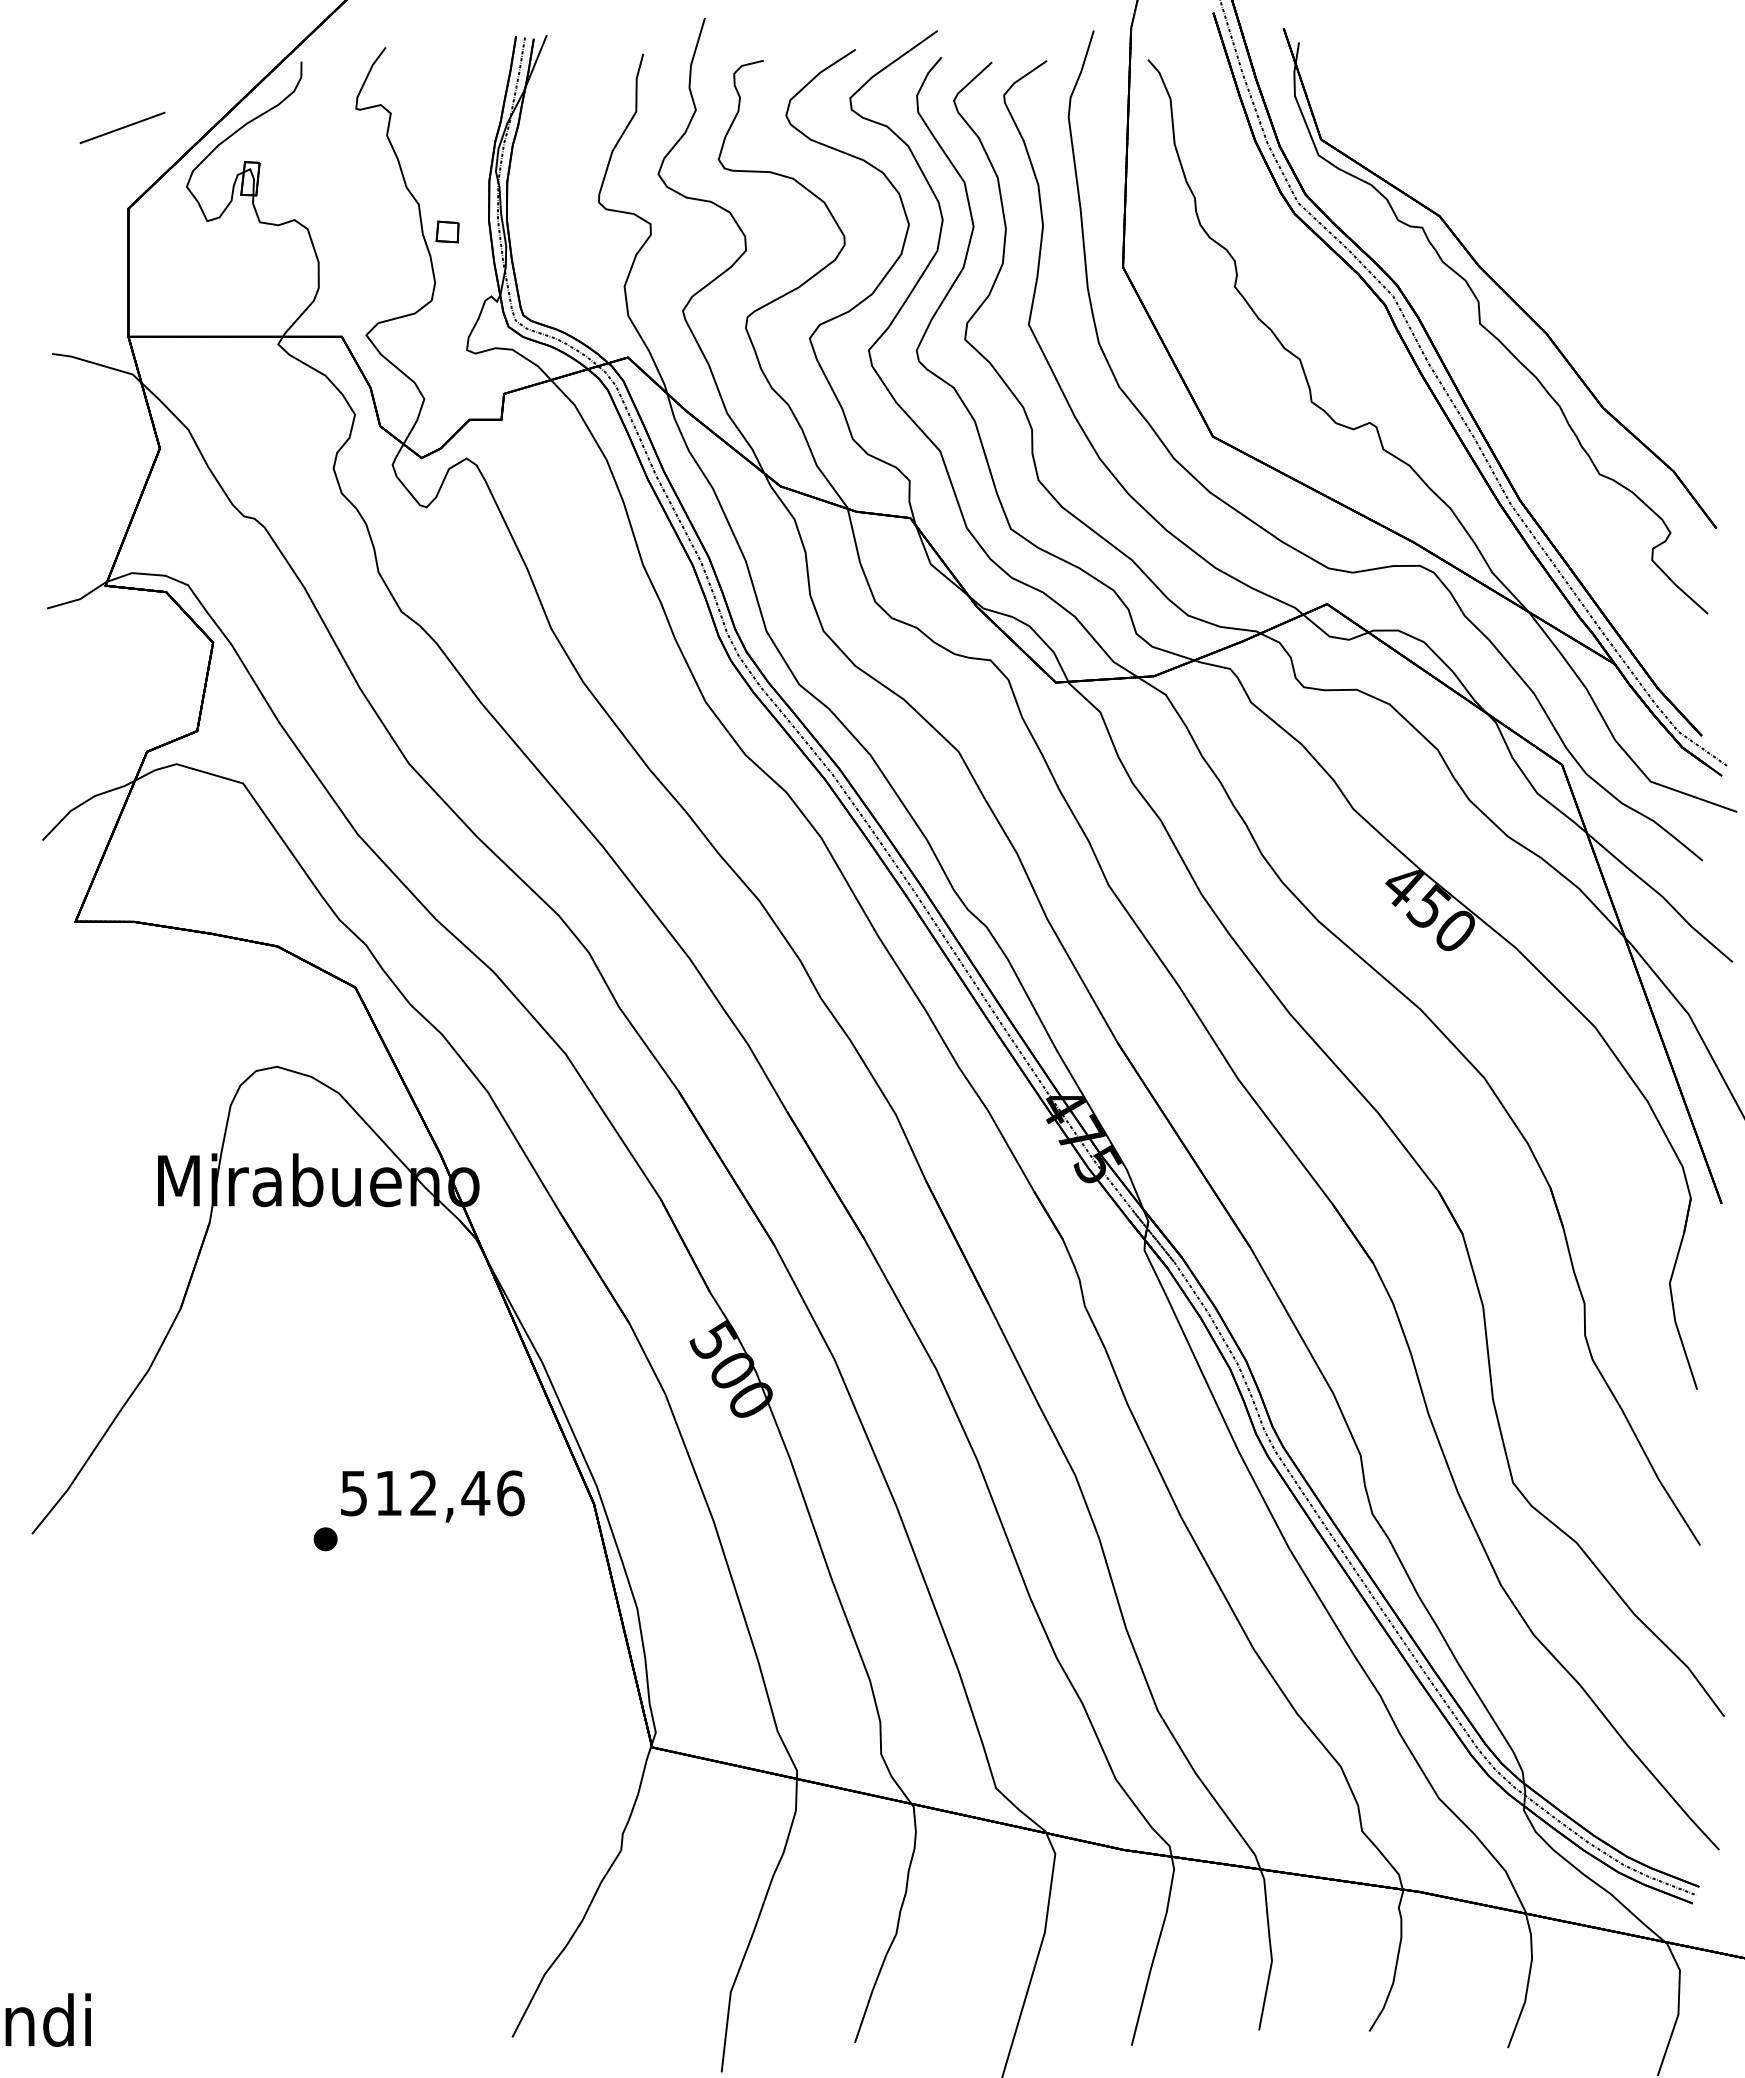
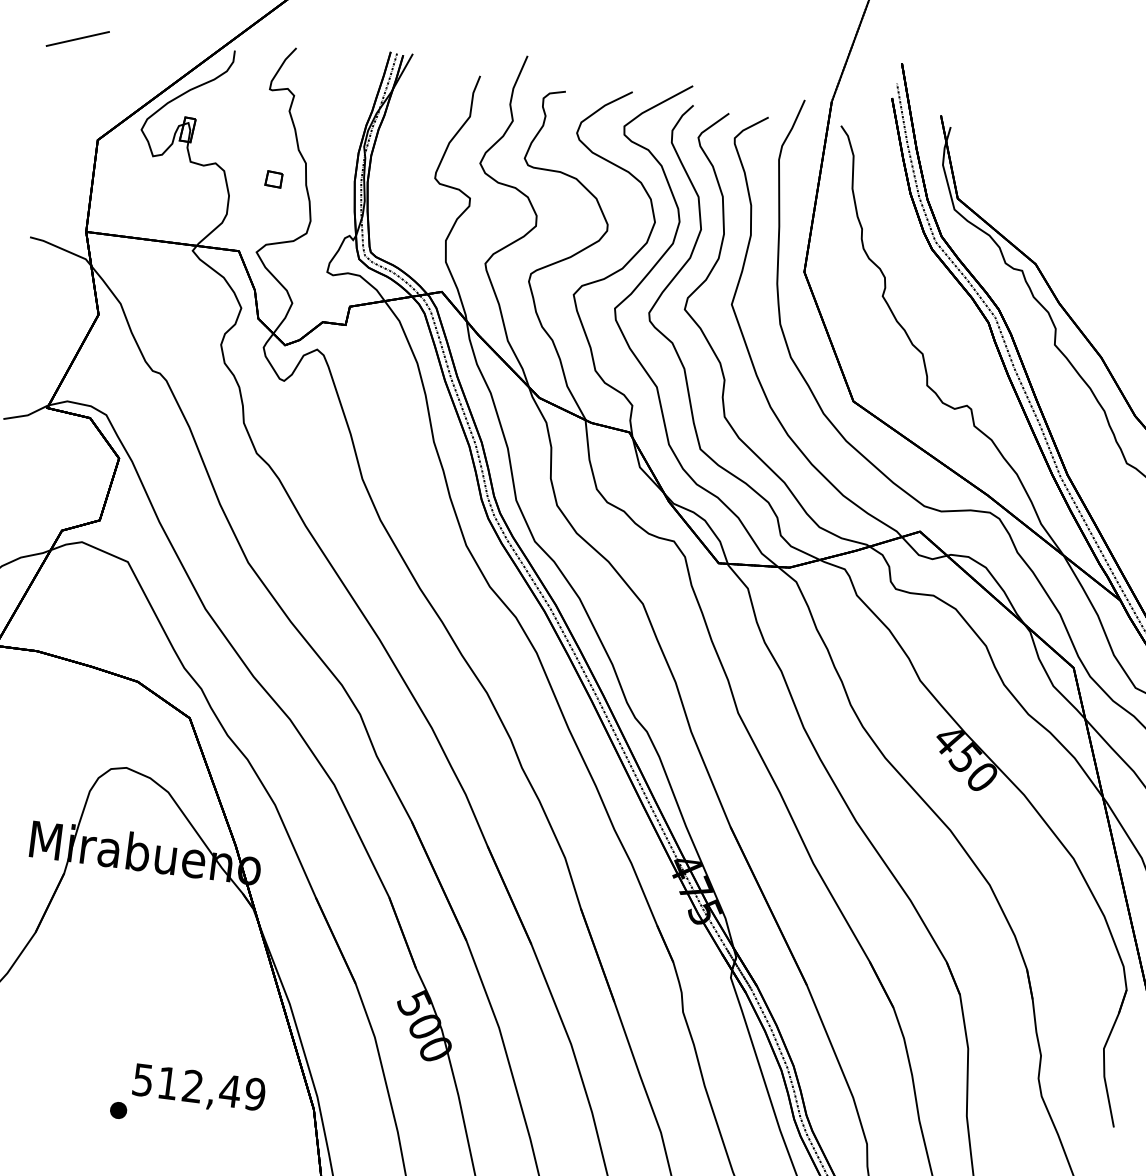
line: (122, 127) -> (77, 38), moved
part: (447, 231) -> (273, 179), moved
text: (510, 1493) -> (255, 1094), 512,46 -> 512,49

